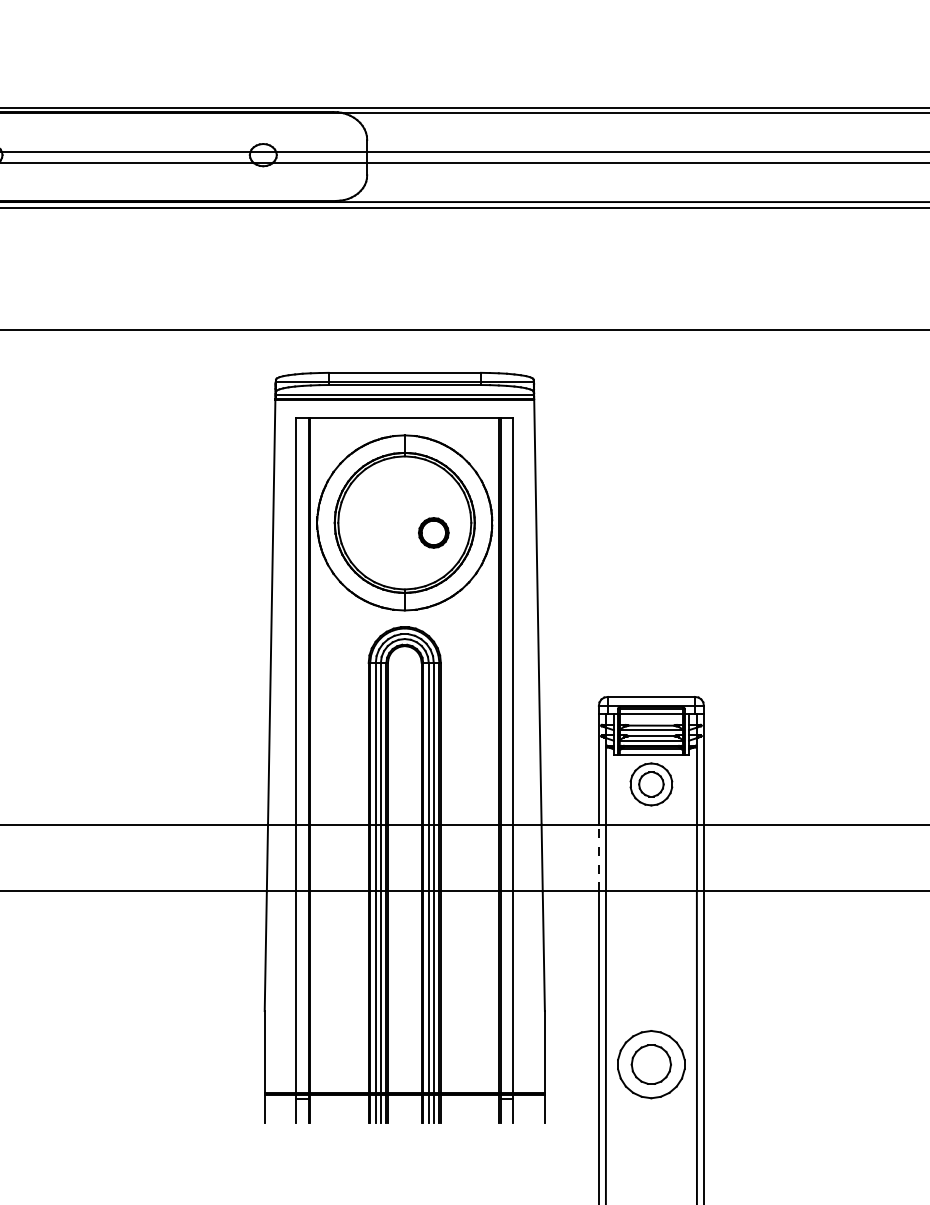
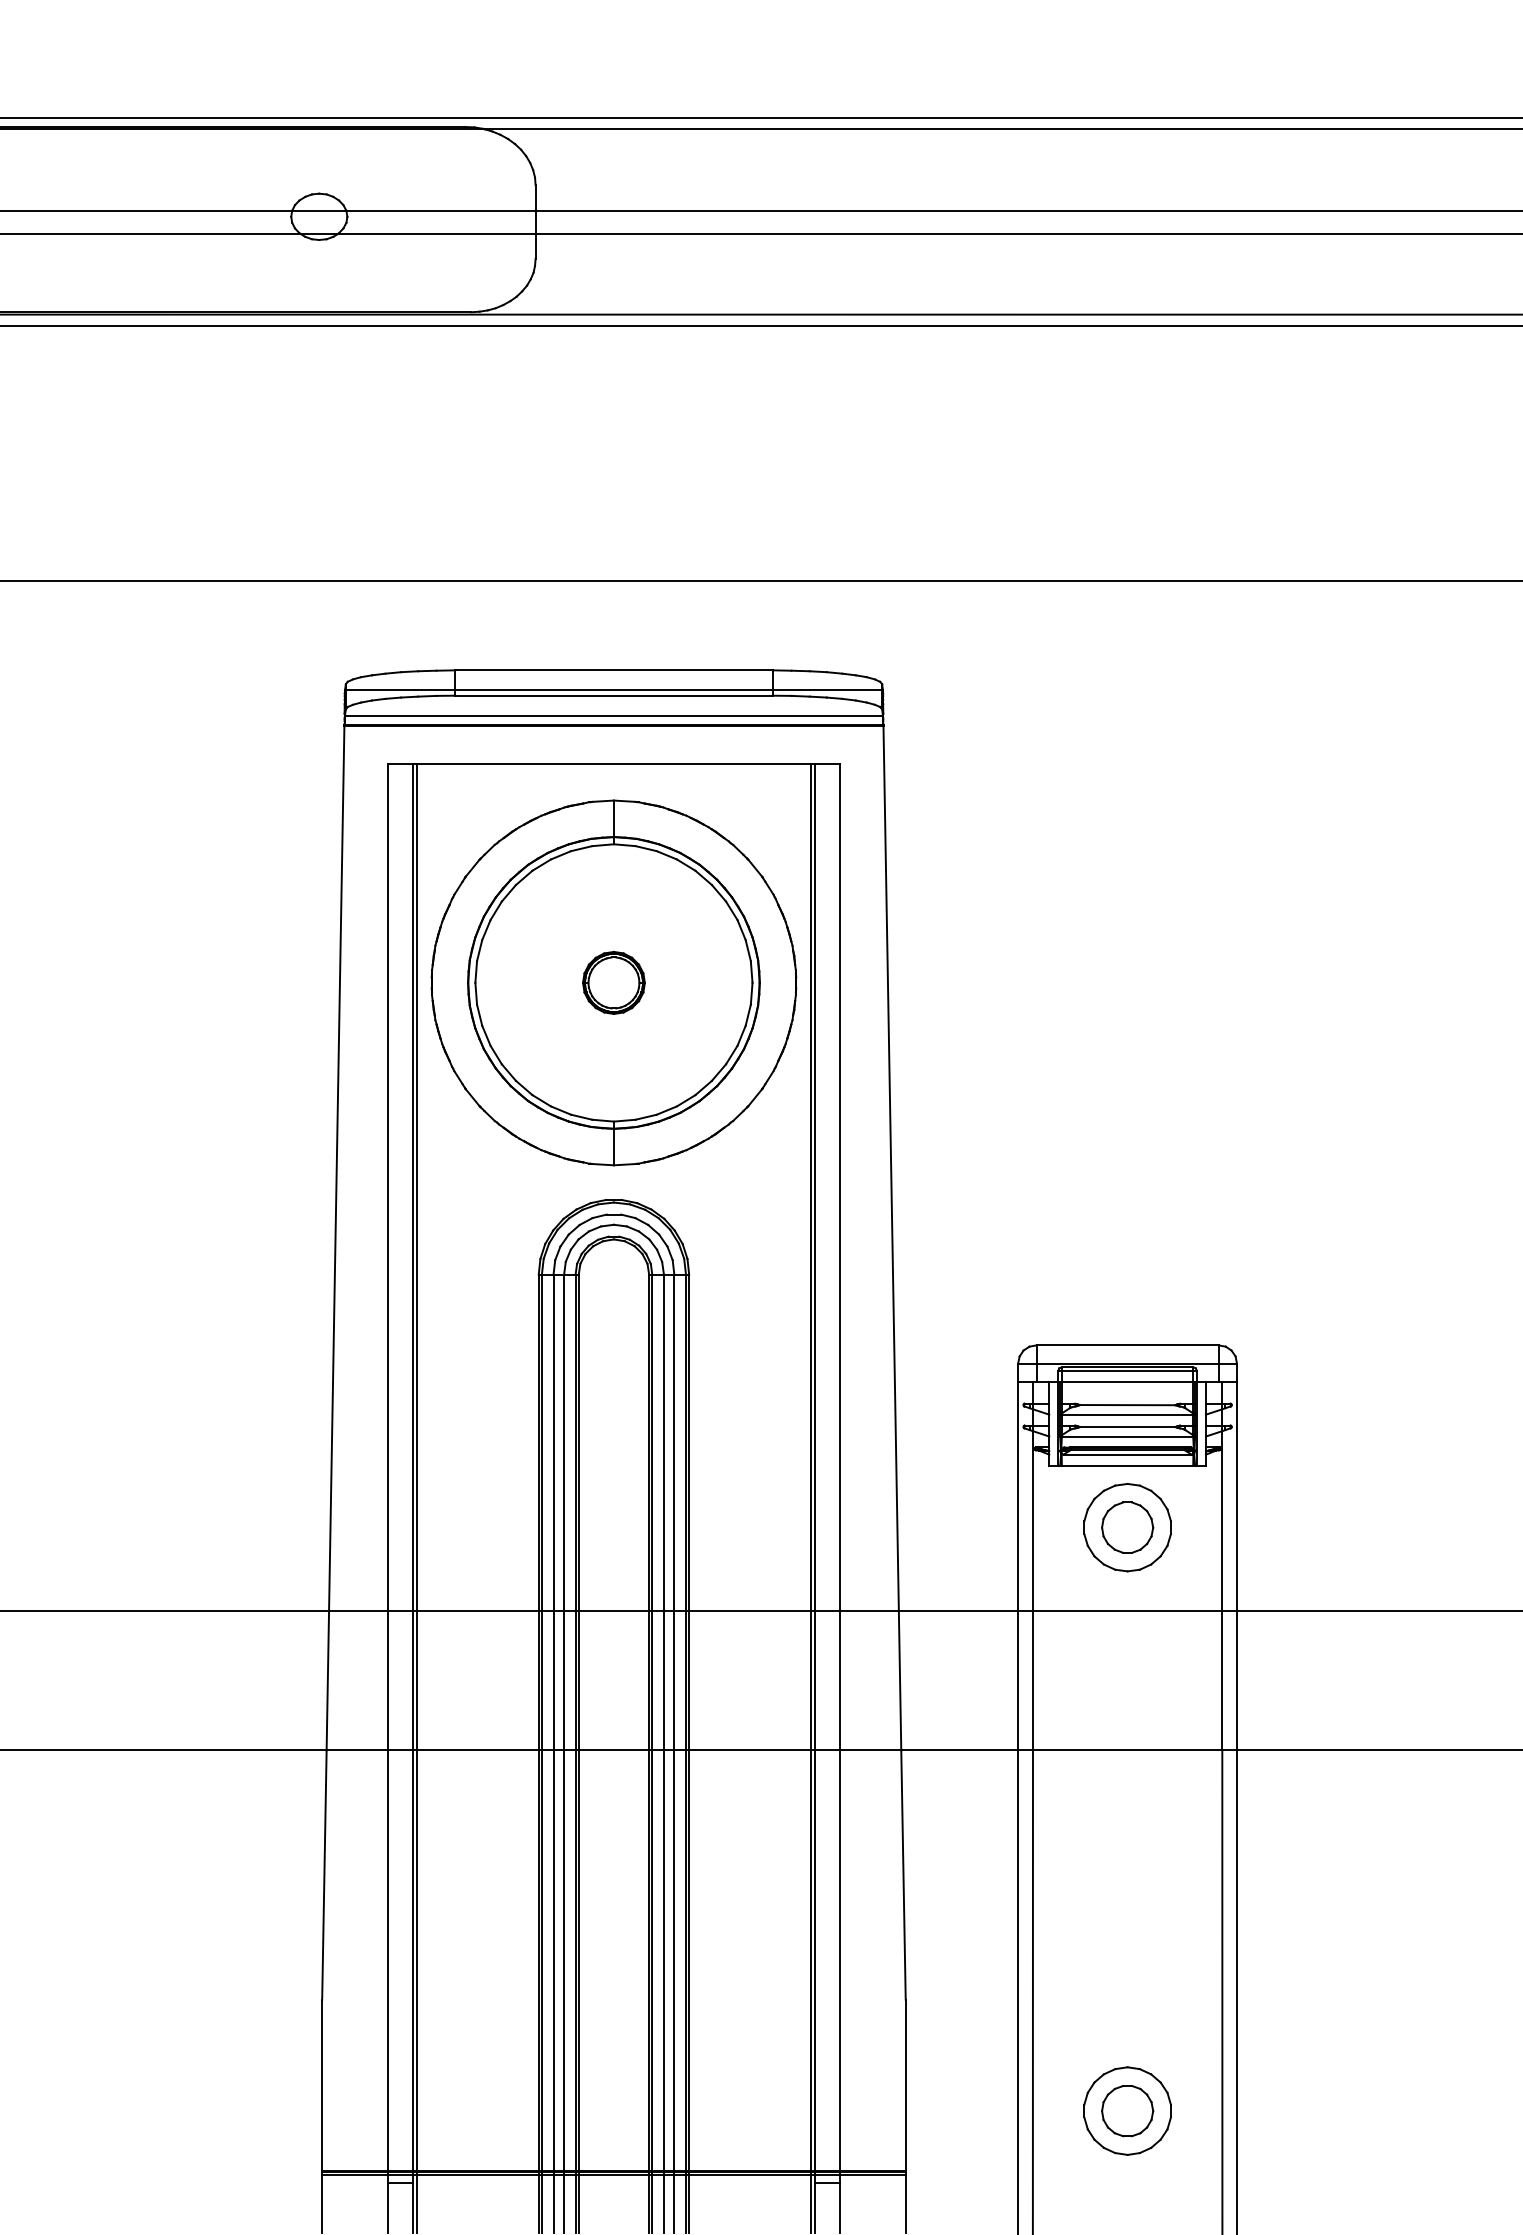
part: (433, 532) -> (613, 982), moved
line: (598, 857) -> (1017, 1679), dashed -> solid
part: (651, 1064) -> (1127, 2110), size x0.62

